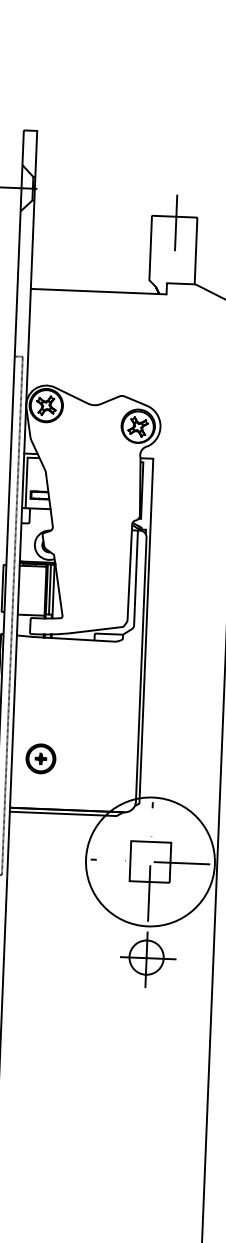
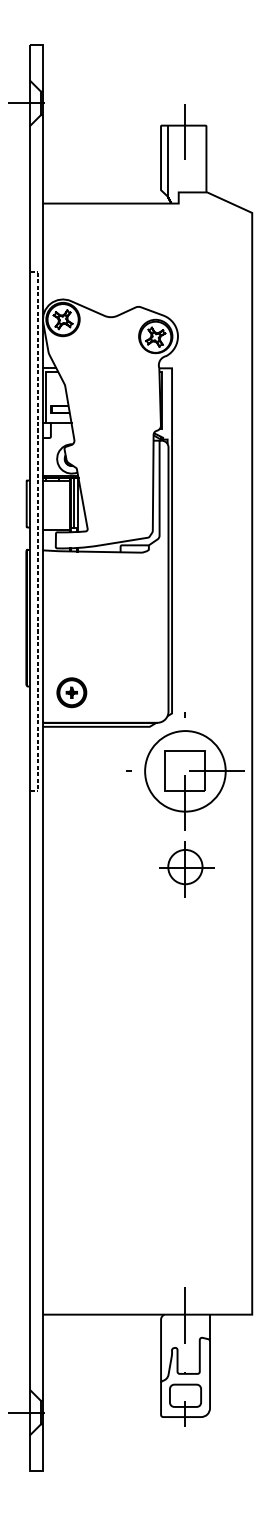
line: (157, 250) -> (167, 160), added
part: (40, 758) -> (71, 692), moved
circle: (150, 862) -> (185, 771), size x0.62

